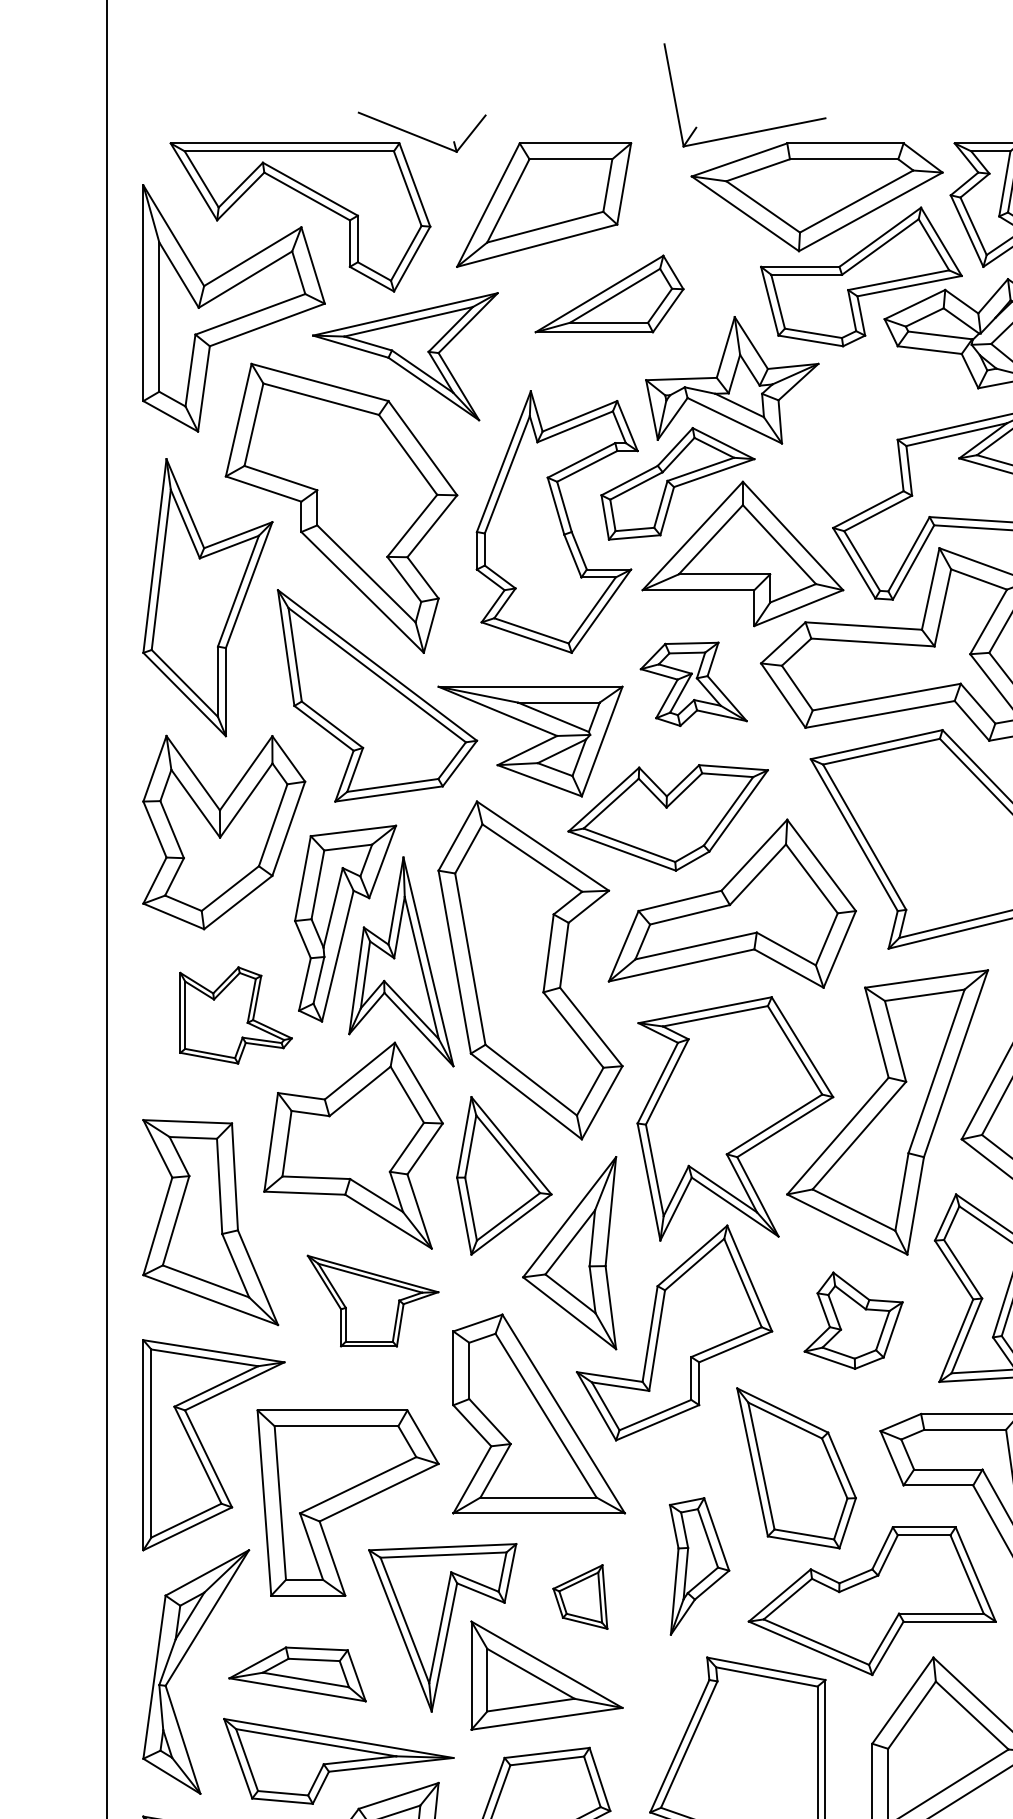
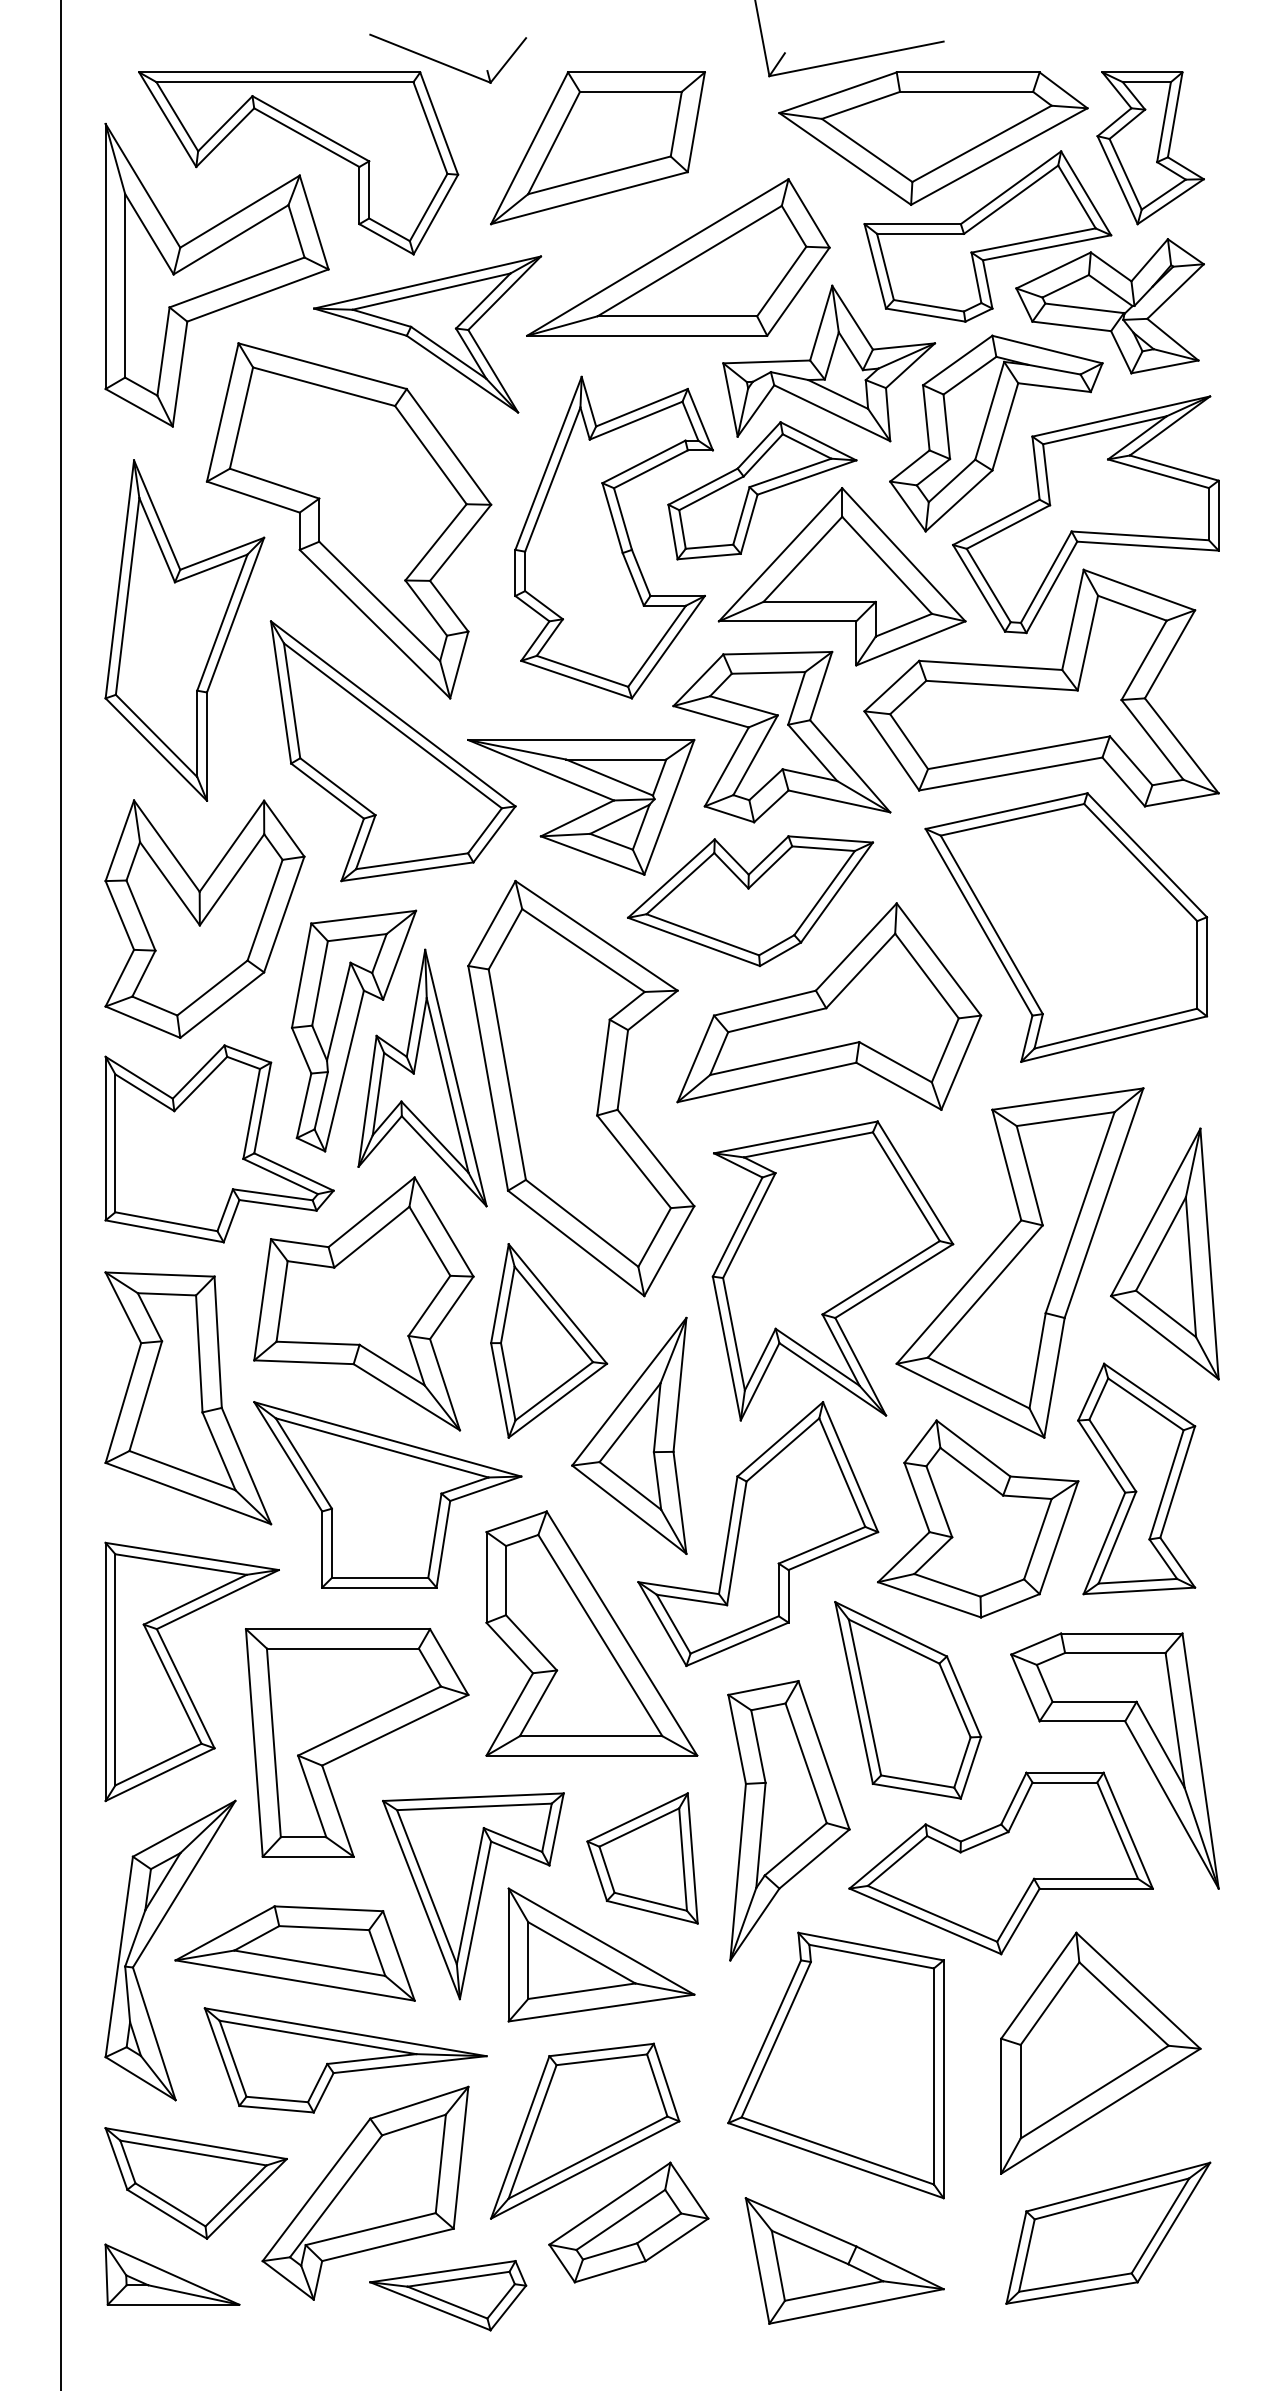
part: (609, 294) -> (678, 257), size x1.67
part: (868, 437) -> (996, 433), added
part: (693, 683) -> (781, 736), size x1.67
part: (236, 1015) -> (219, 1143), size x1.67
part: (372, 1300) -> (387, 1494), size x1.67
part: (853, 1320) -> (978, 1518), size x1.67
part: (699, 1566) -> (788, 1820), size x1.67
part: (580, 1597) -> (642, 1858), size x1.67
part: (297, 1674) -> (294, 1953), size x1.43

